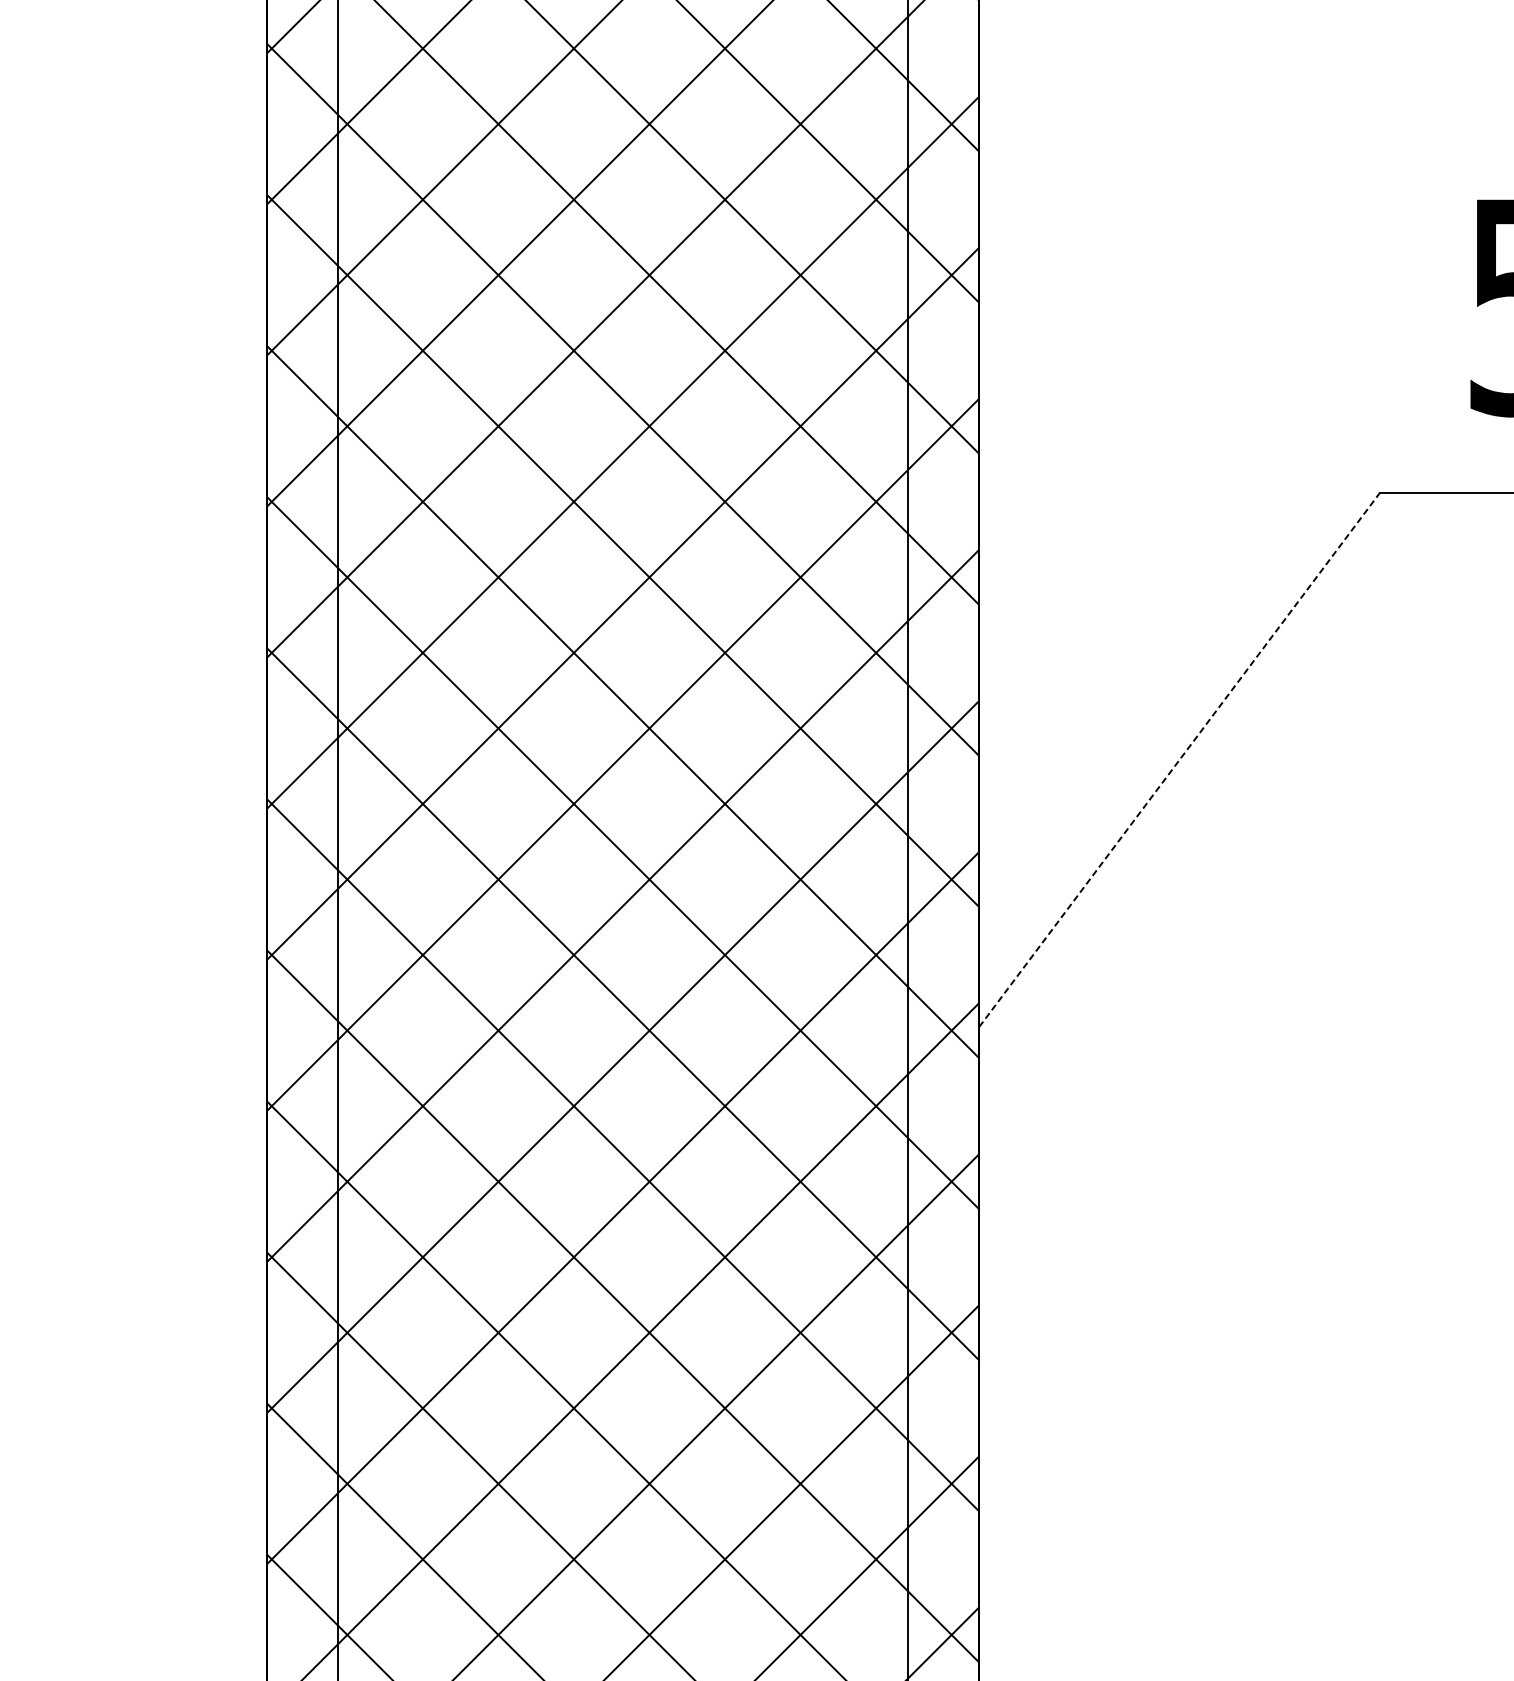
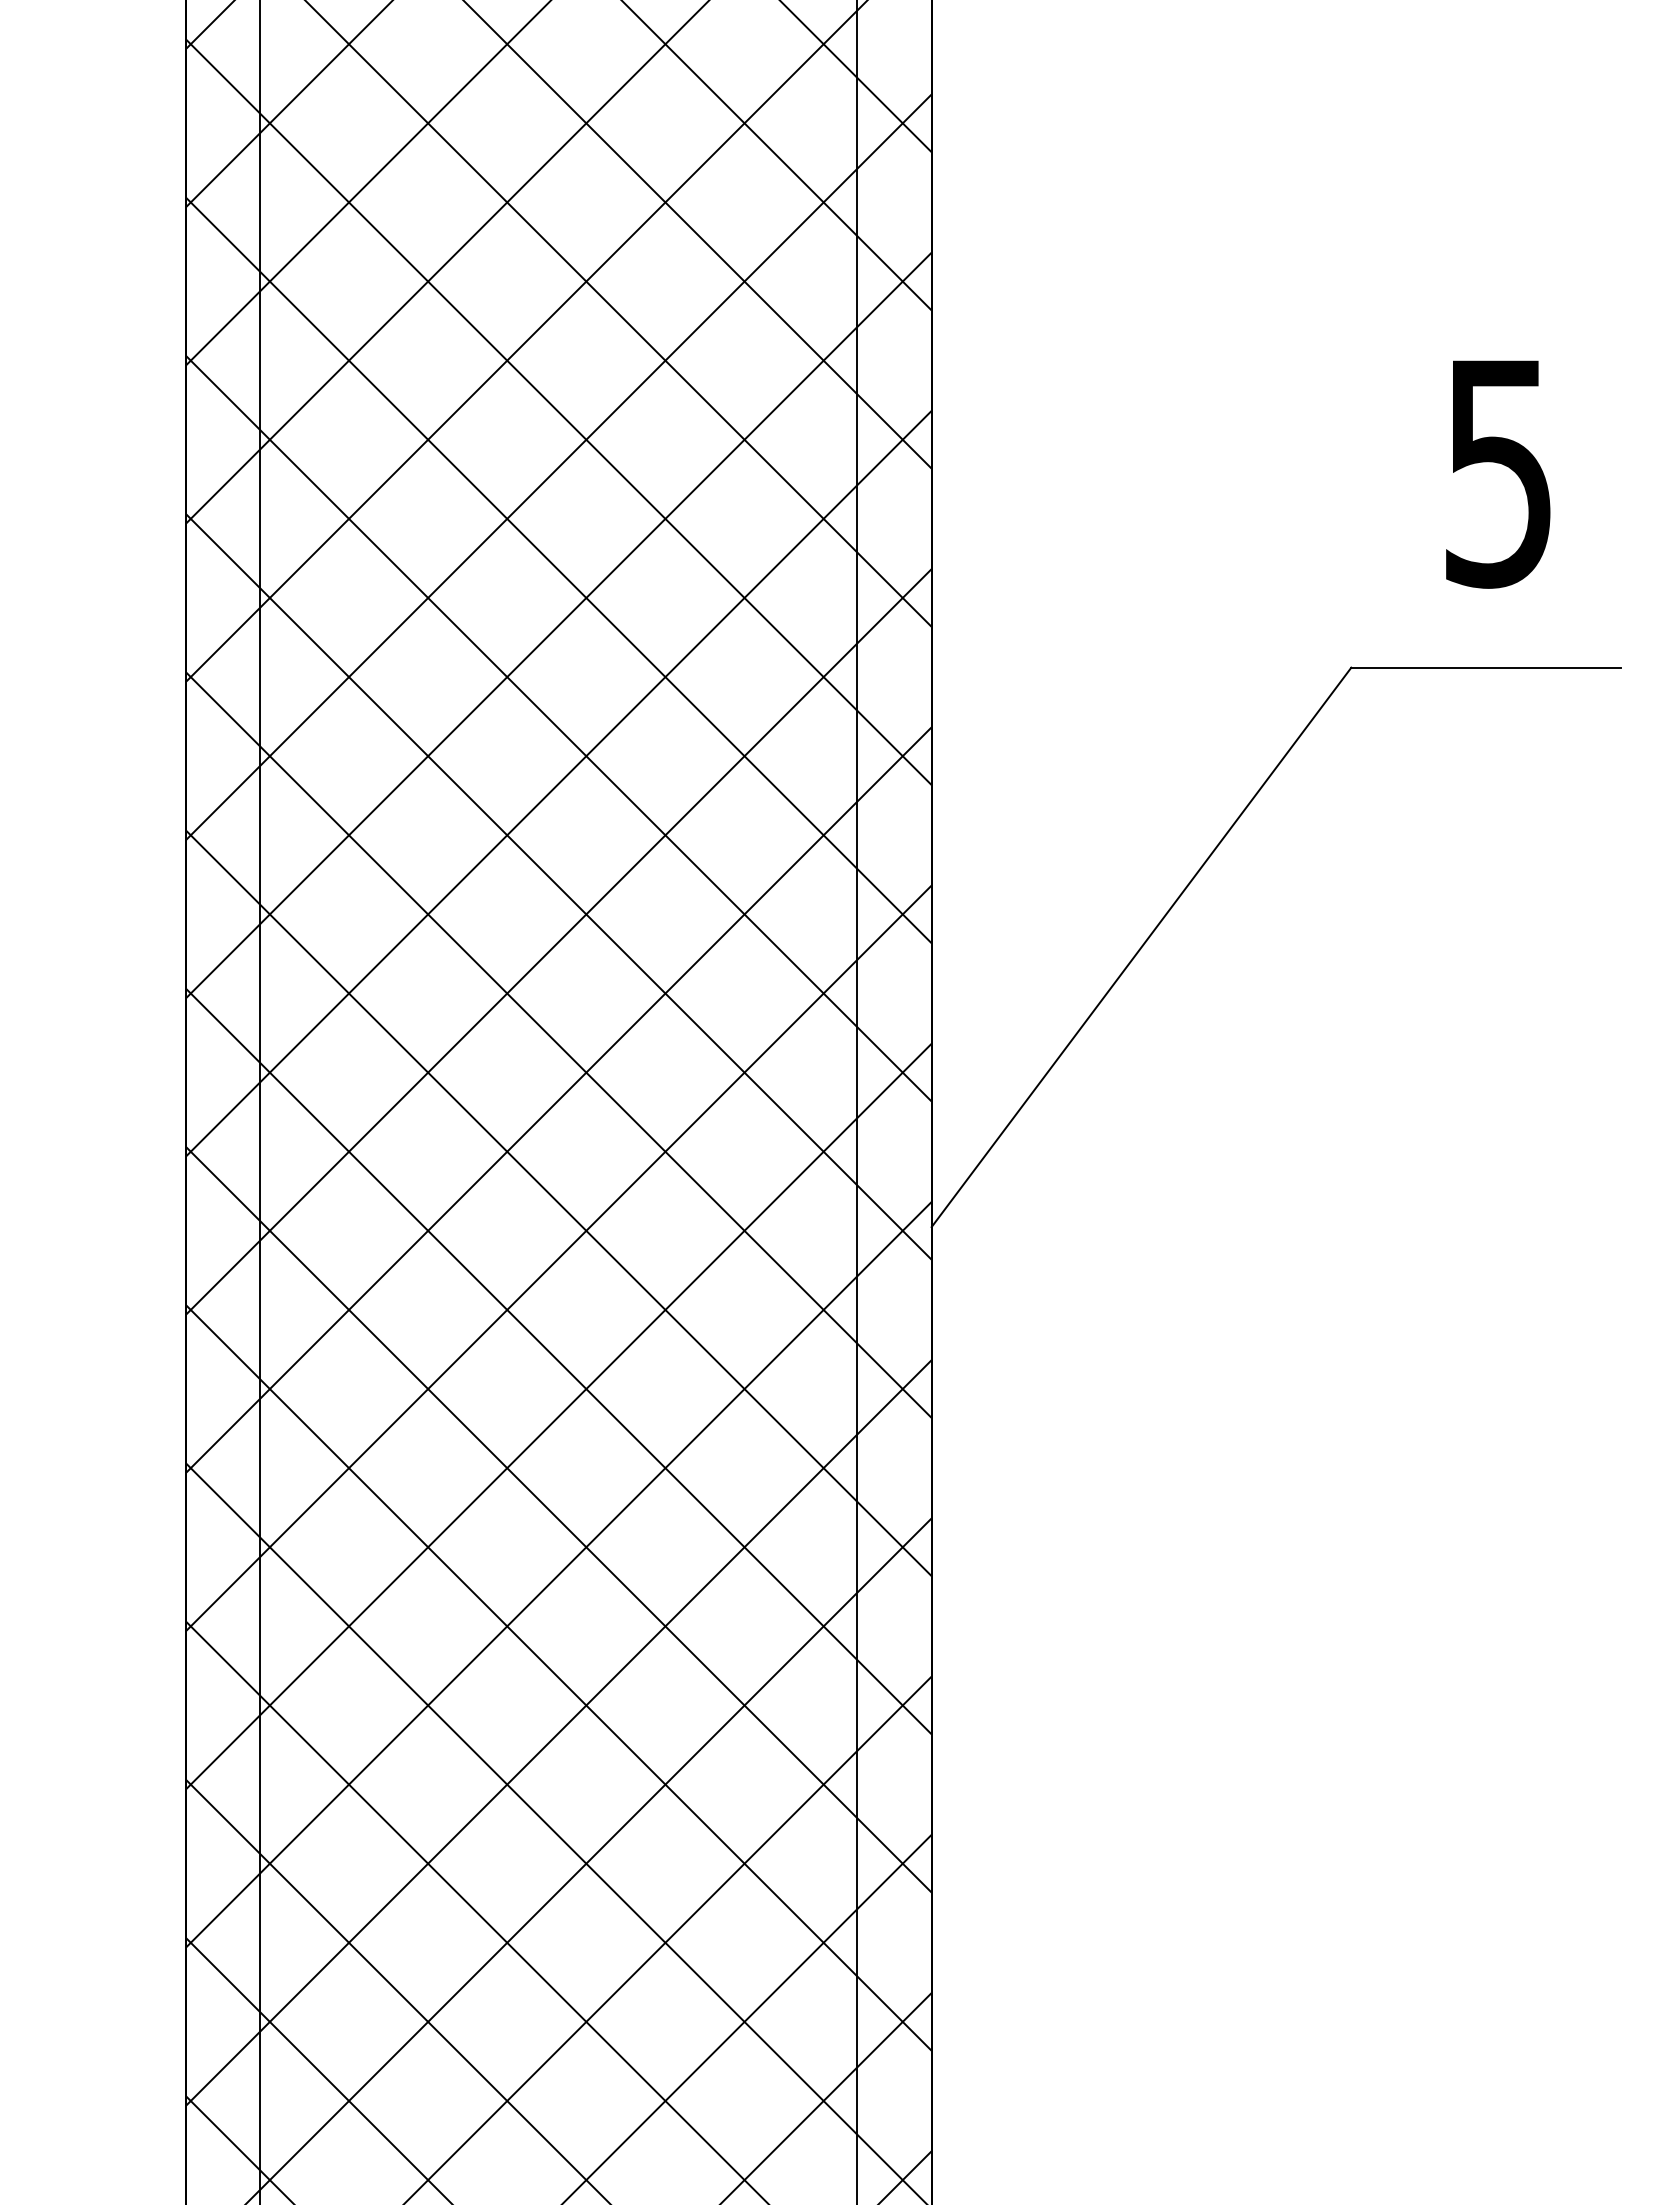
line: (1179, 760) -> (1141, 947), dashed -> solid

